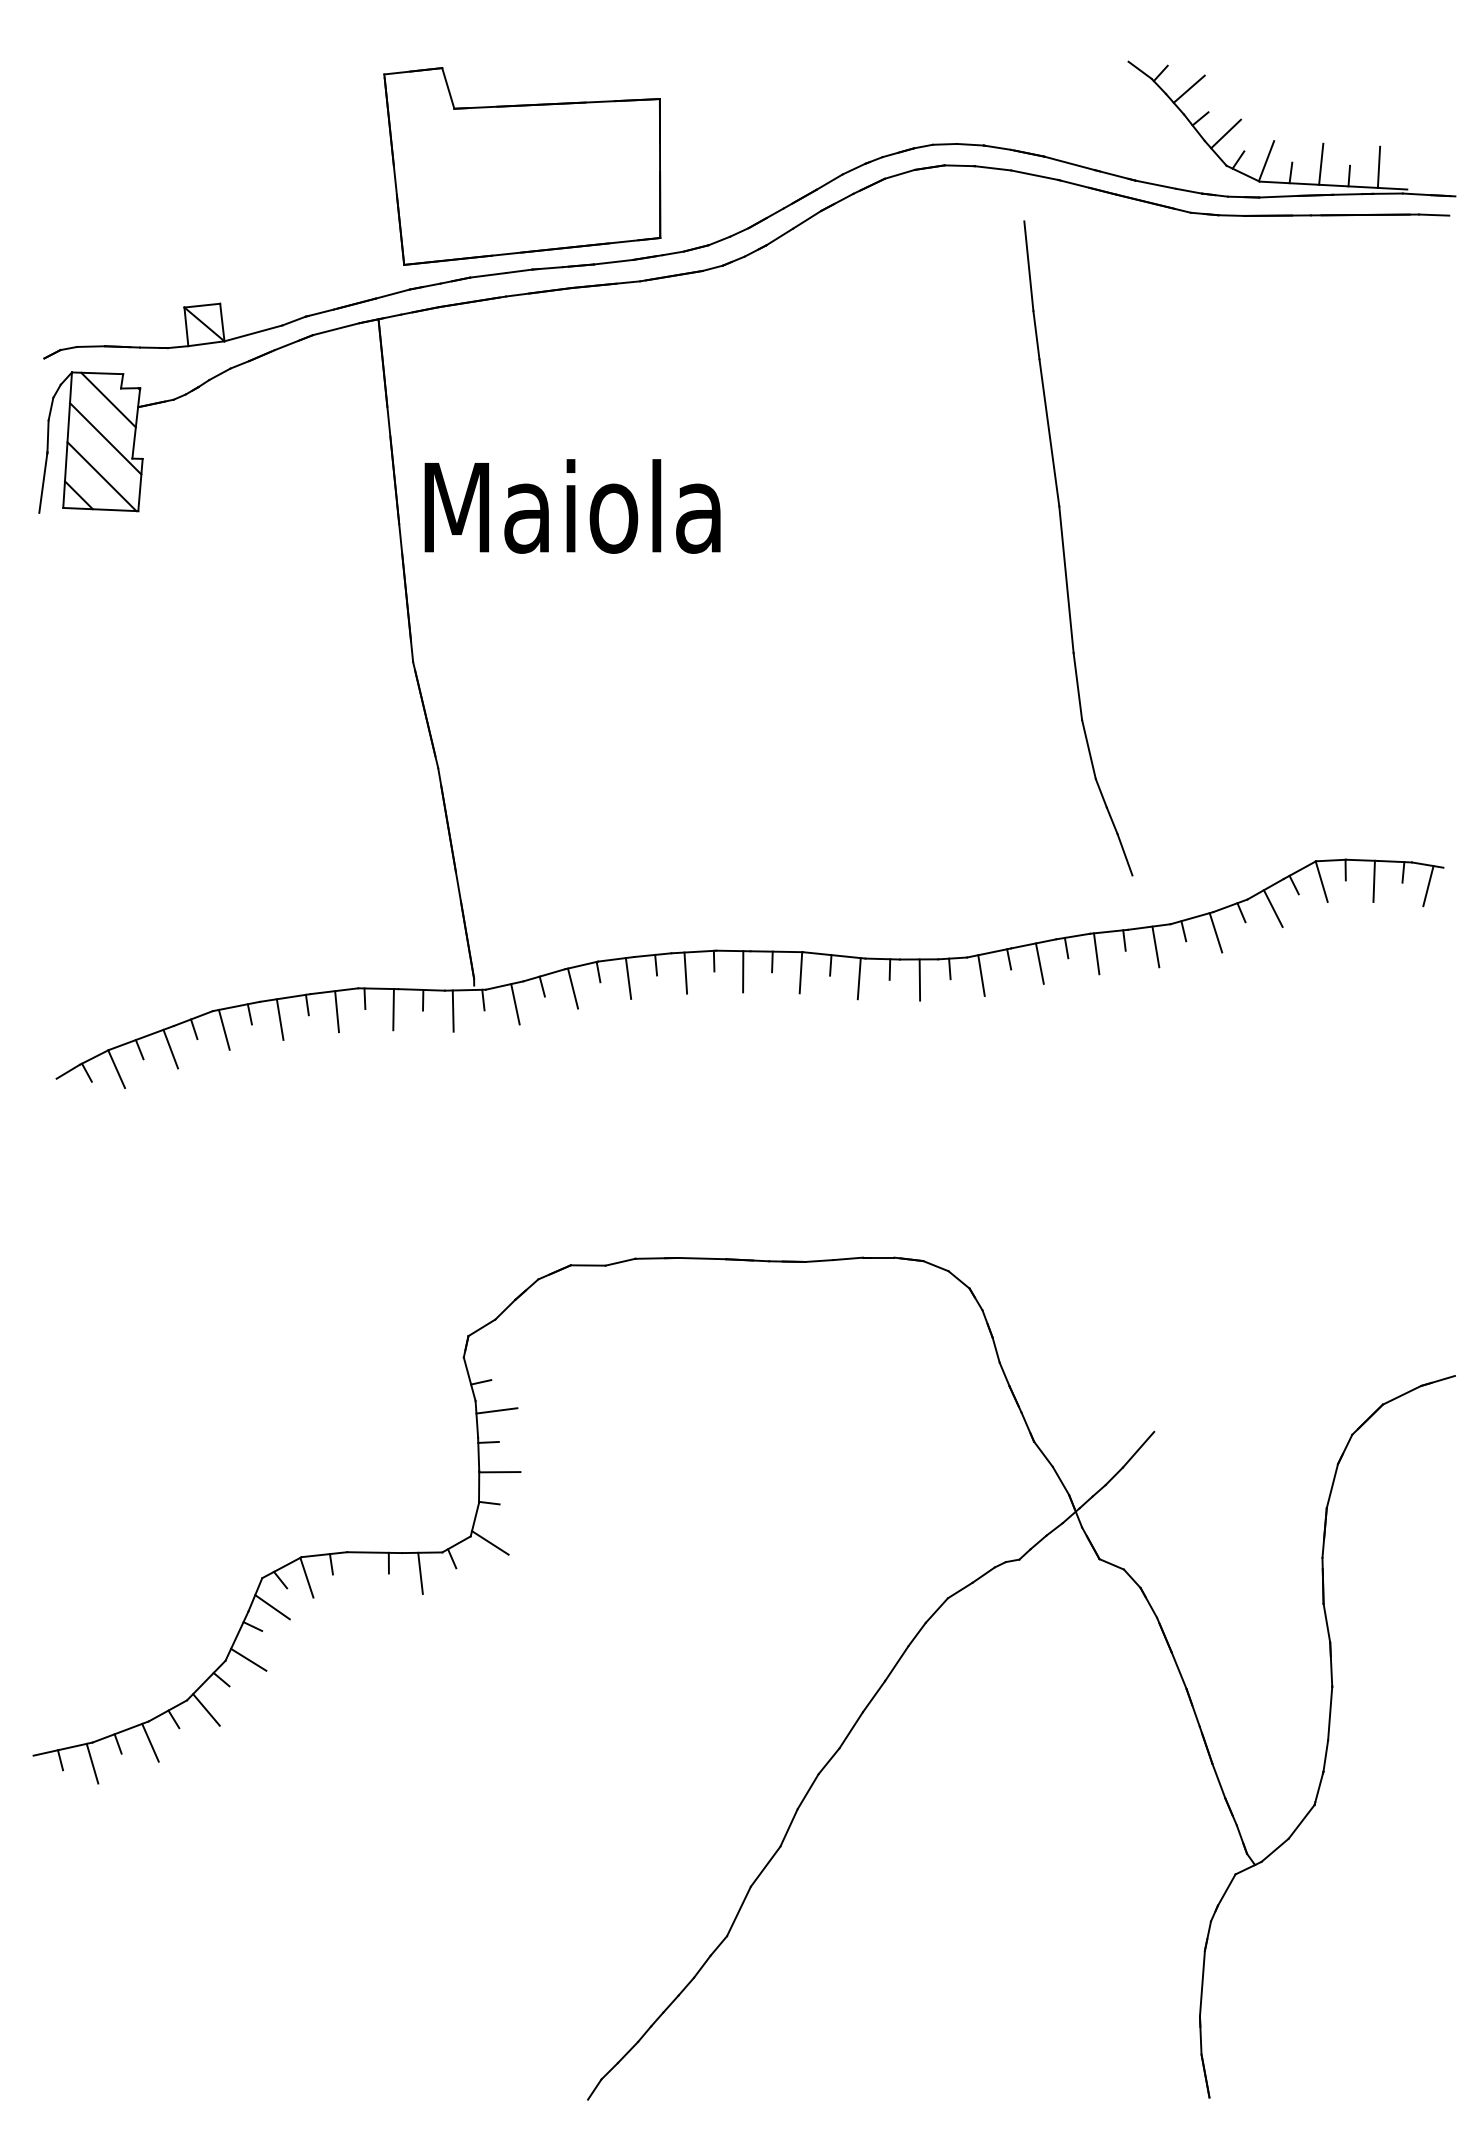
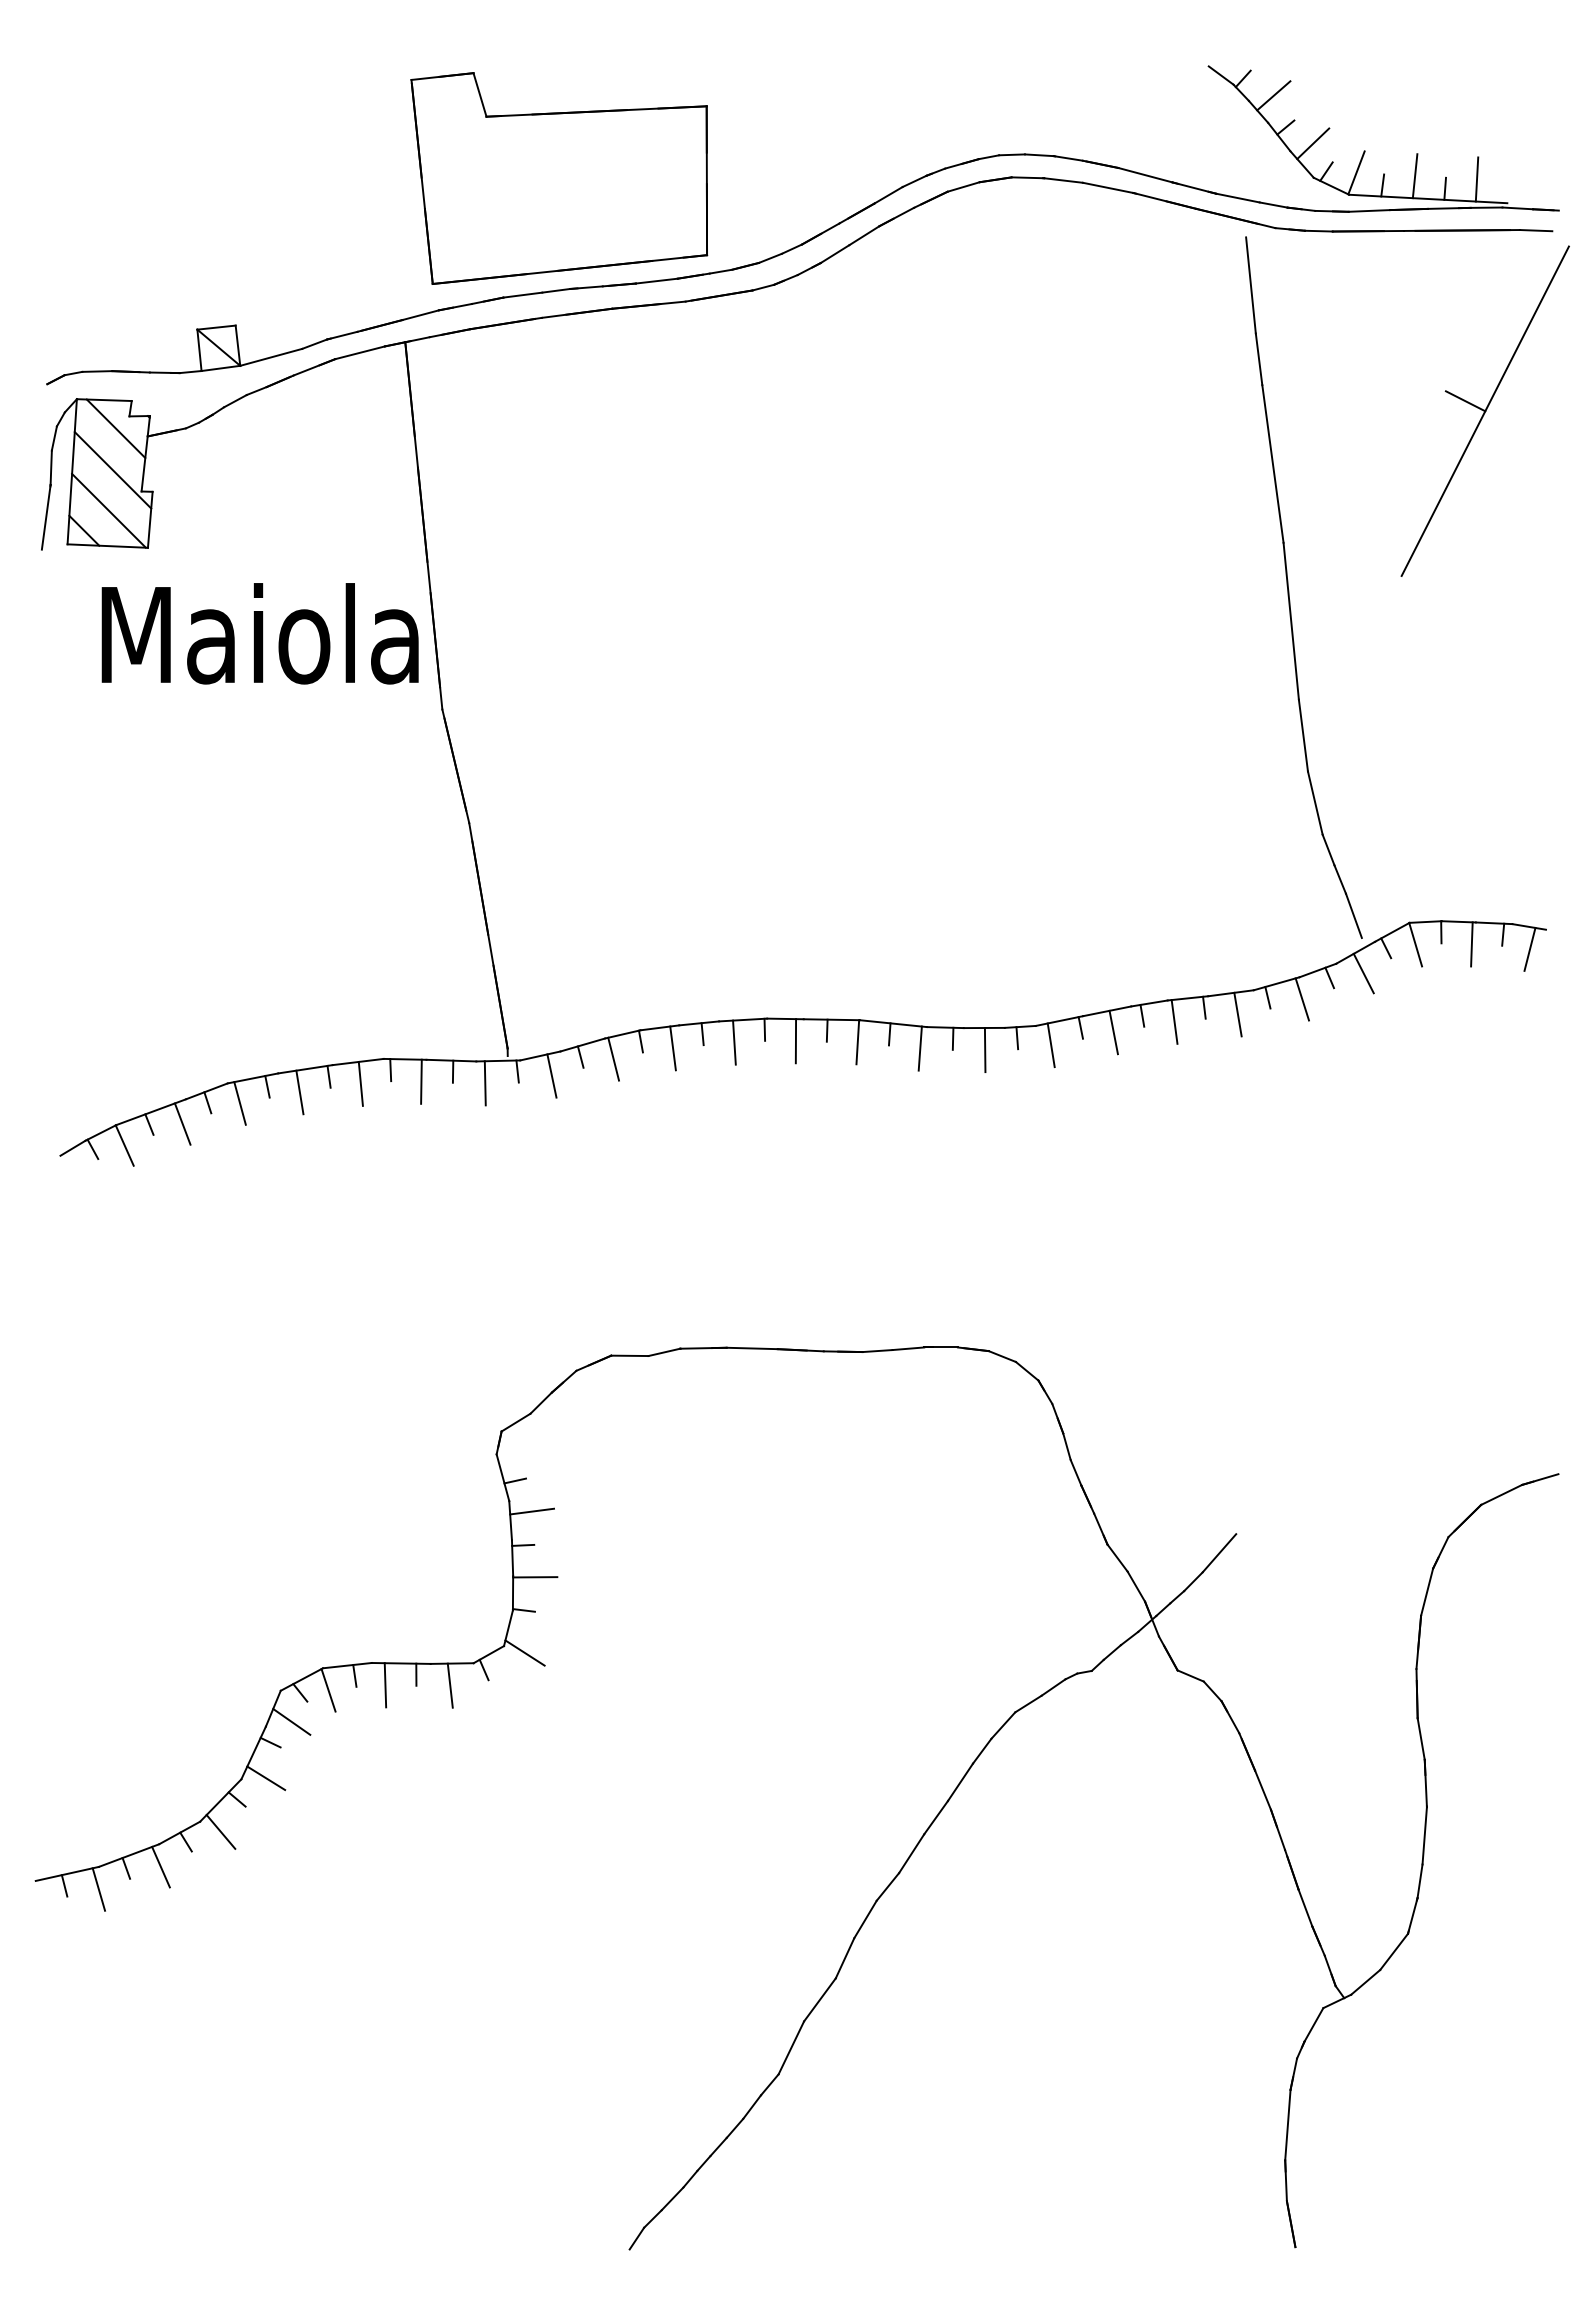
part: (1385, 383) -> (1484, 410), added
text: (571, 506) -> (259, 633), moved
part: (1064, 551) -> (1289, 590), moved
line: (360, 1573) -> (385, 1685), added

